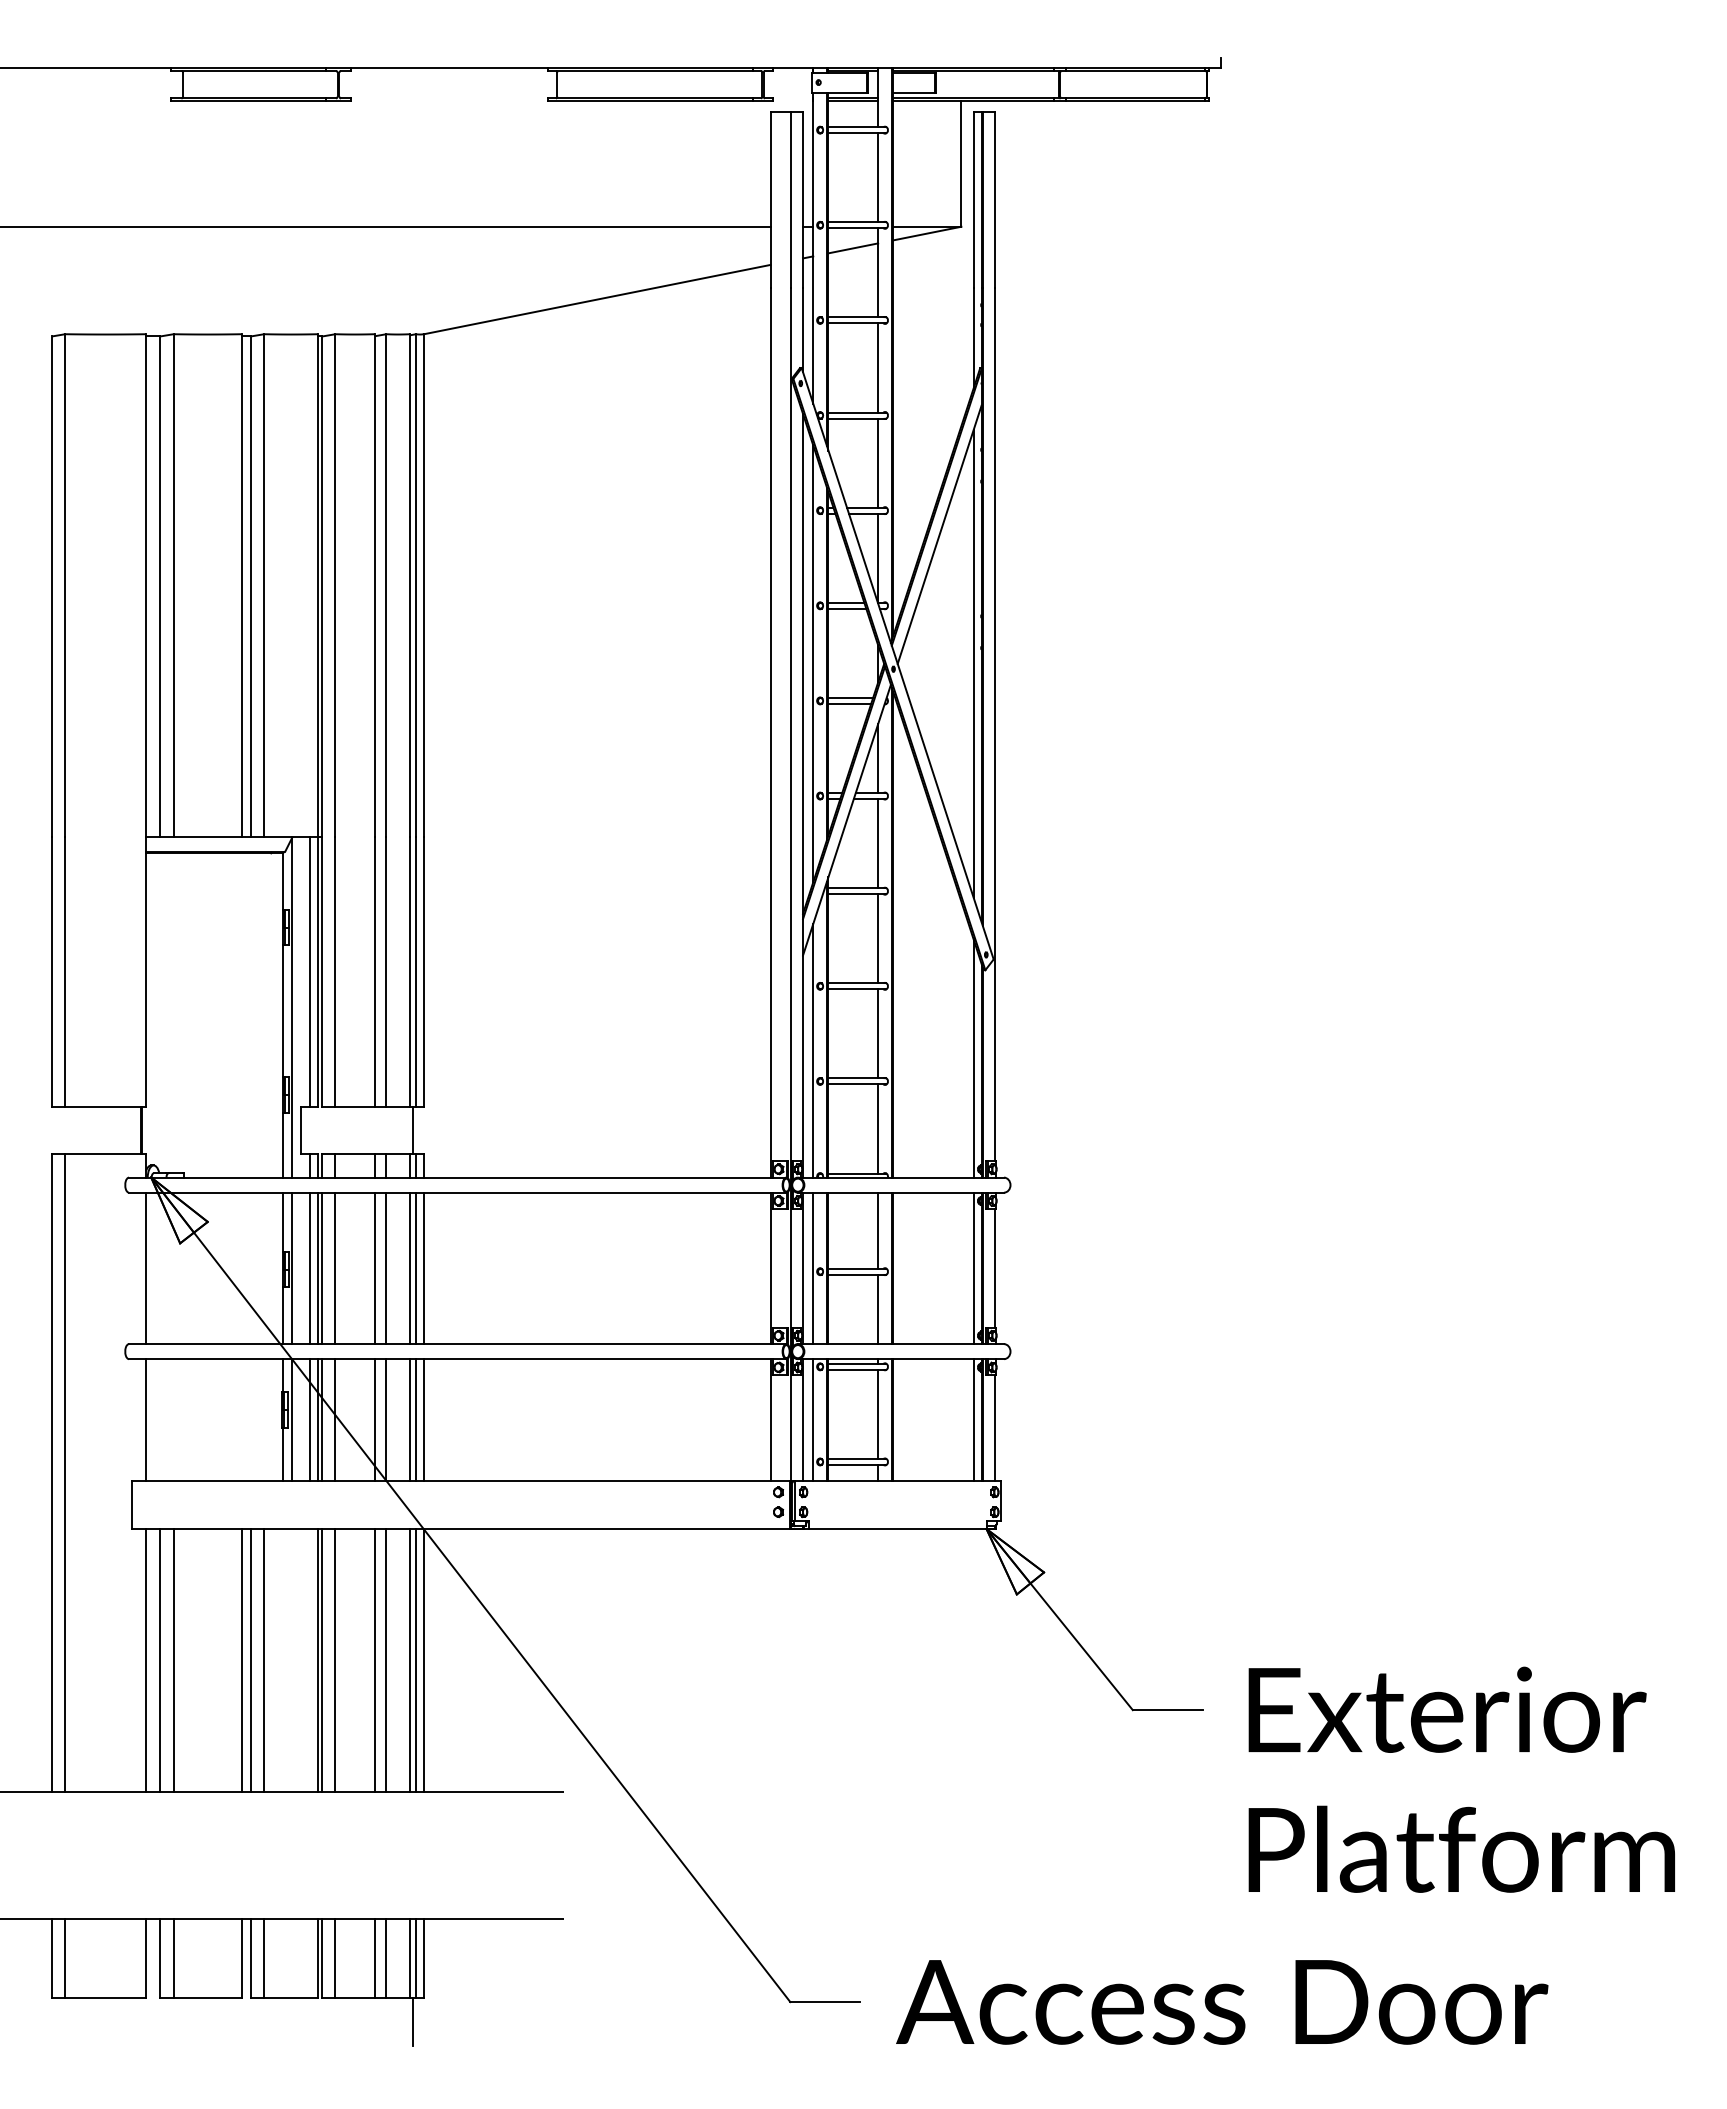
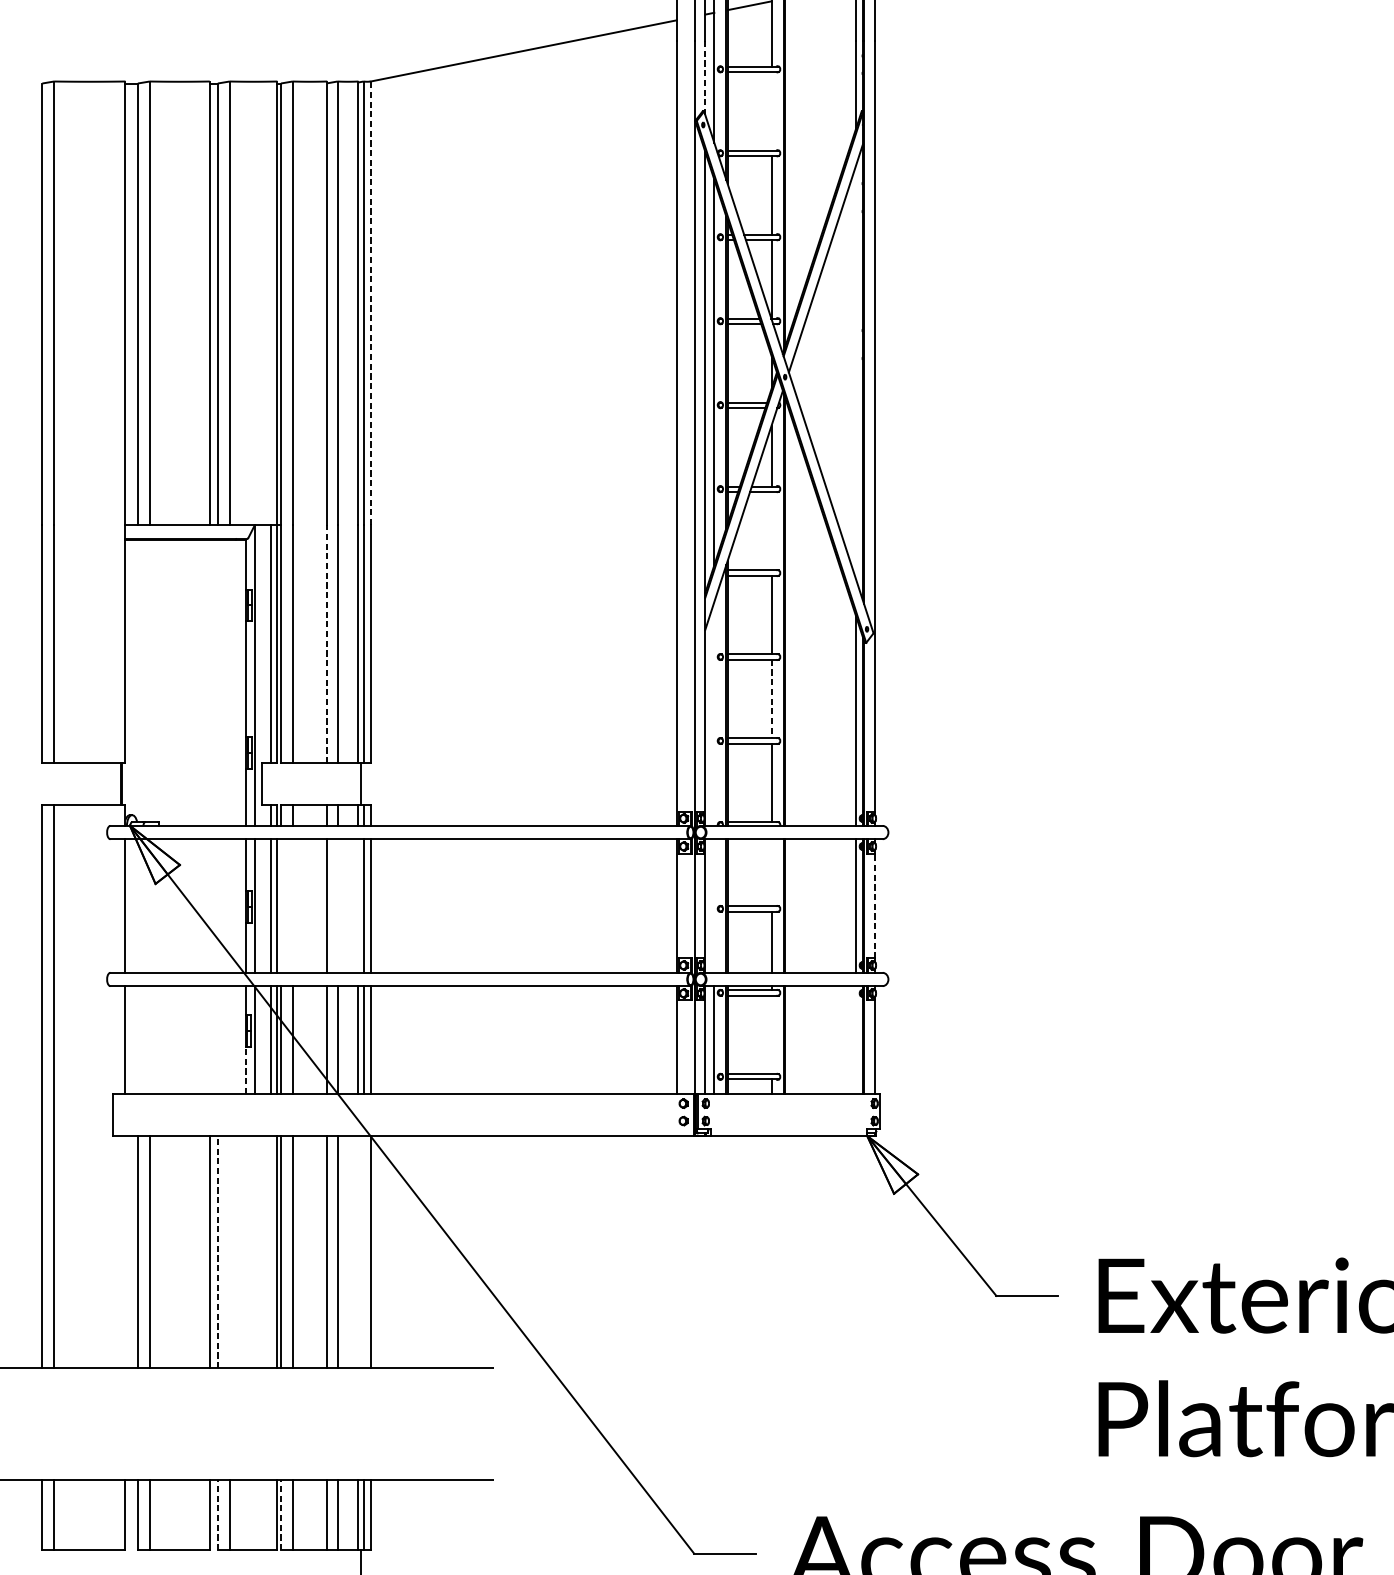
line: (803, 330) -> (705, 78), solid -> dashed
line: (878, 367) -> (771, 110), removed
line: (423, 585) -> (370, 303), solid -> dashed
line: (973, 663) -> (855, 372), removed
line: (878, 843) -> (771, 530), removed
line: (374, 971) -> (327, 643), solid -> dashed
line: (878, 1033) -> (771, 698), solid -> dashed
line: (813, 1050) -> (714, 713), removed
line: (878, 1230) -> (771, 872), removed
line: (994, 1267) -> (874, 905), solid -> dashed
line: (322, 1268) -> (281, 906), removed
line: (335, 1268) -> (292, 906), removed
line: (386, 1268) -> (337, 906), removed
line: (410, 1268) -> (358, 906), removed
line: (813, 1268) -> (714, 906), removed
line: (878, 1413) -> (771, 1034), removed
line: (973, 1420) -> (855, 1040), removed
line: (283, 1454) -> (246, 1070), solid -> dashed
line: (146, 1660) -> (125, 1252), removed
line: (250, 1660) -> (217, 1252), solid -> dashed
line: (264, 1660) -> (229, 1252), removed
line: (410, 1660) -> (358, 1252), removed
line: (415, 1660) -> (363, 1252), removed
line: (250, 1958) -> (217, 1515), solid -> dashed
line: (322, 1958) -> (281, 1515), solid -> dashed

